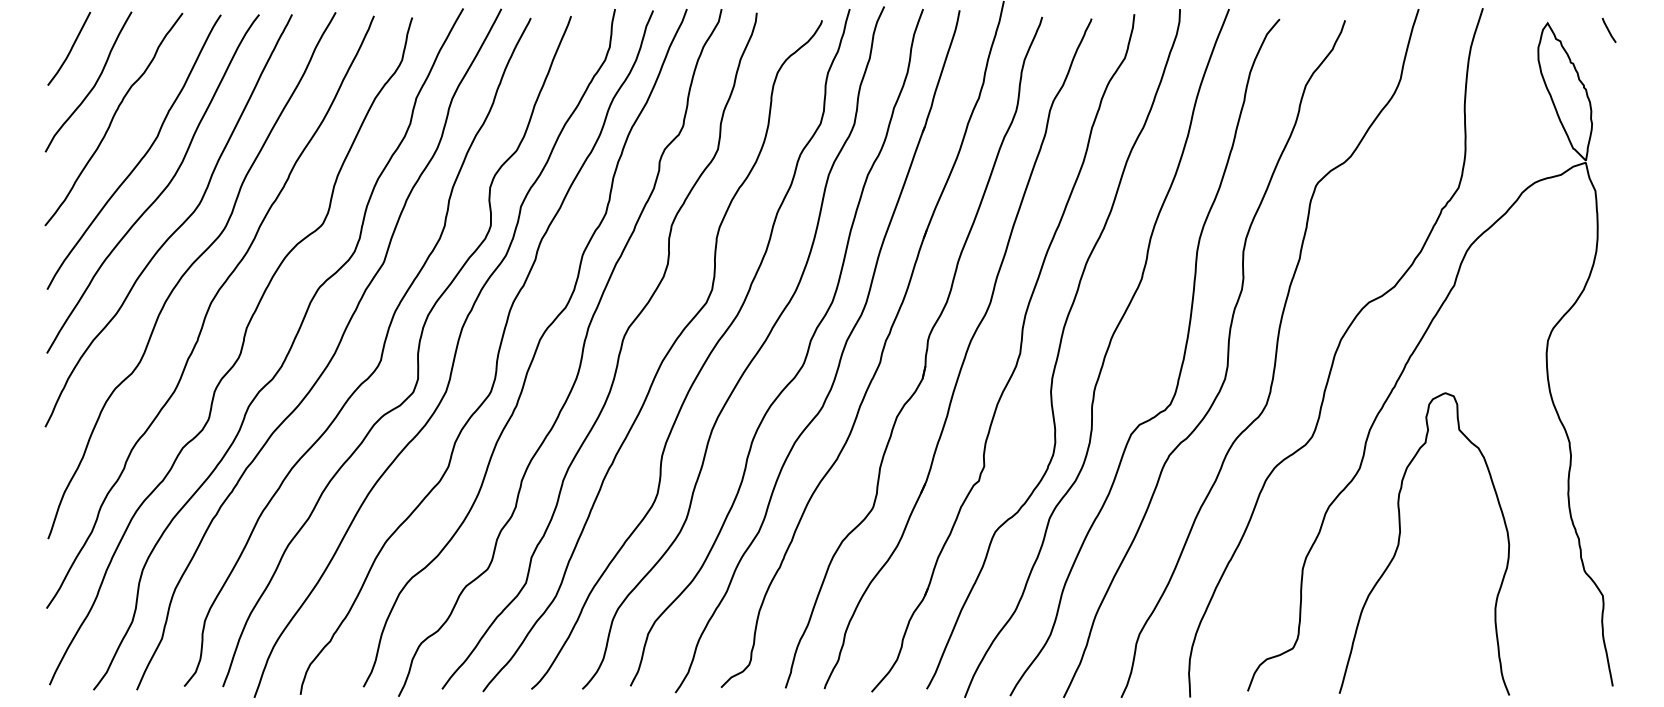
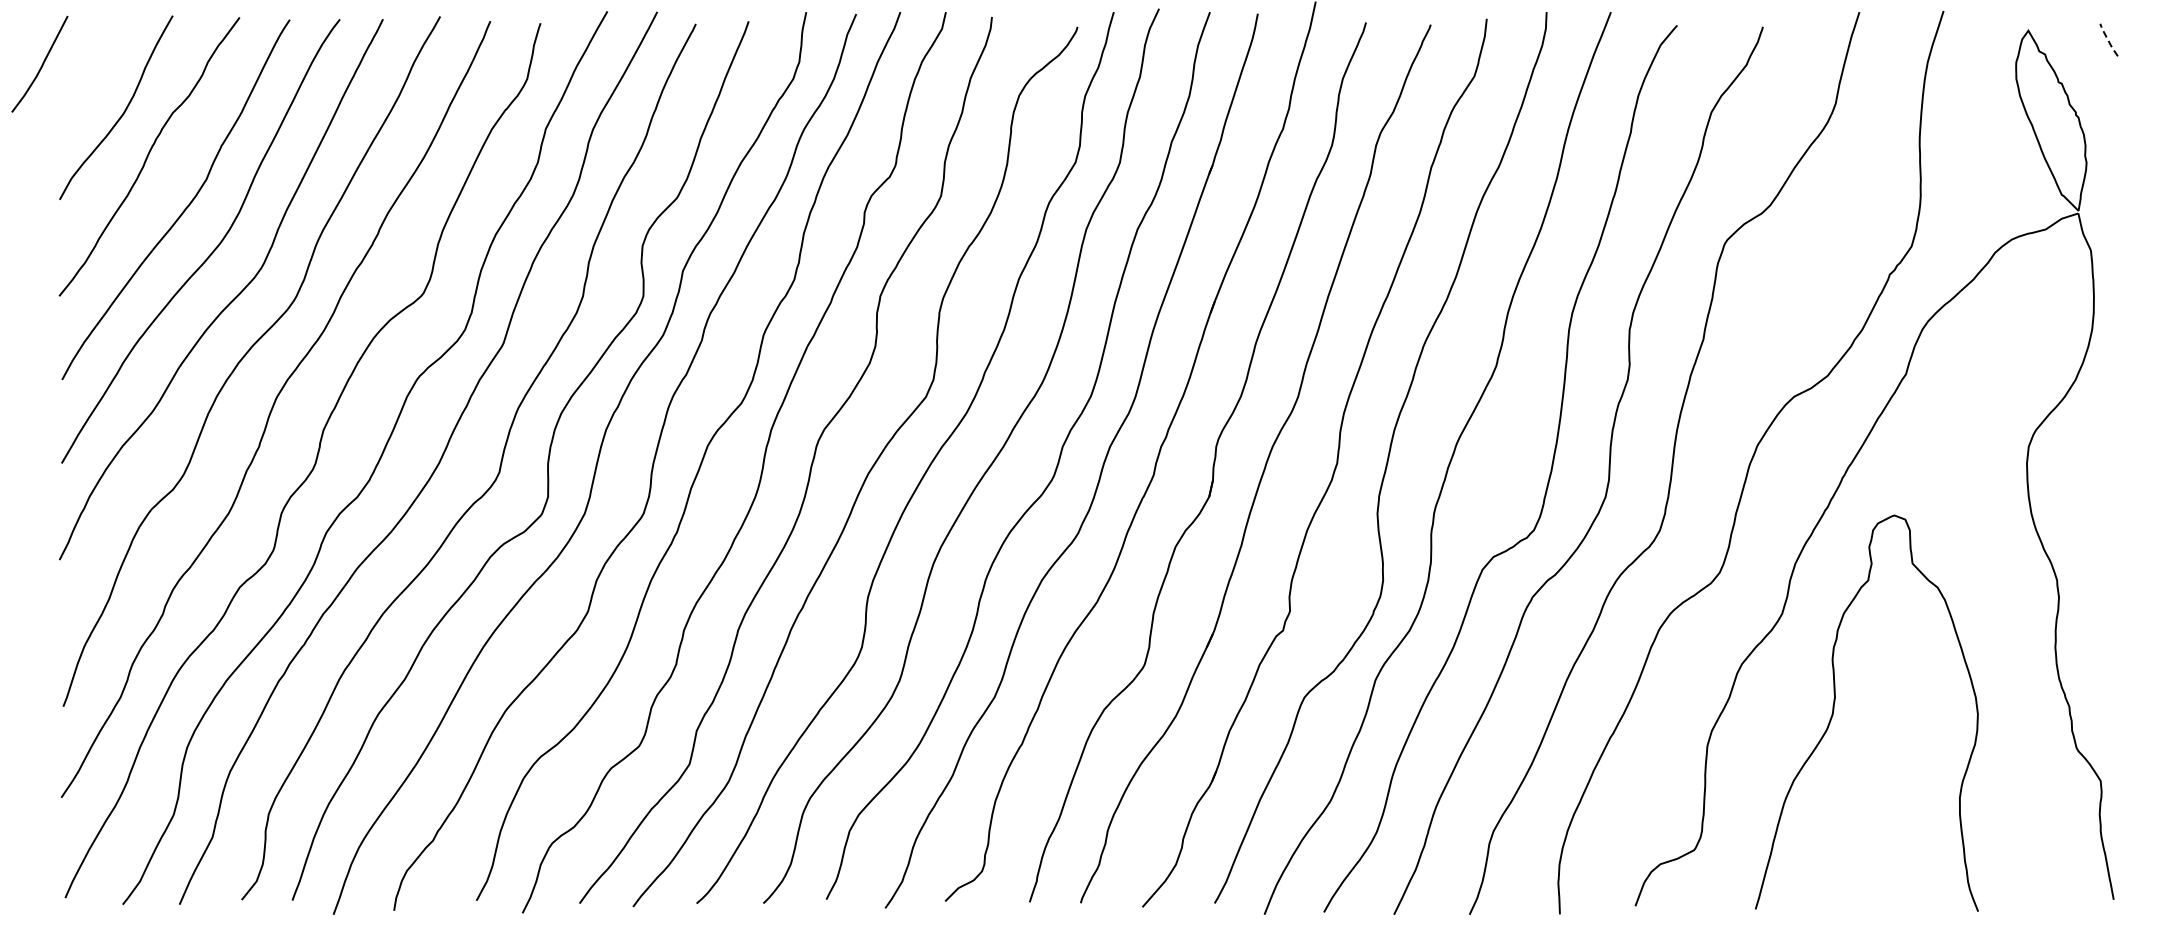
line: (1608, 29) -> (2107, 39), solid -> dashed
curve: (70, 49) -> (41, 64), moved

